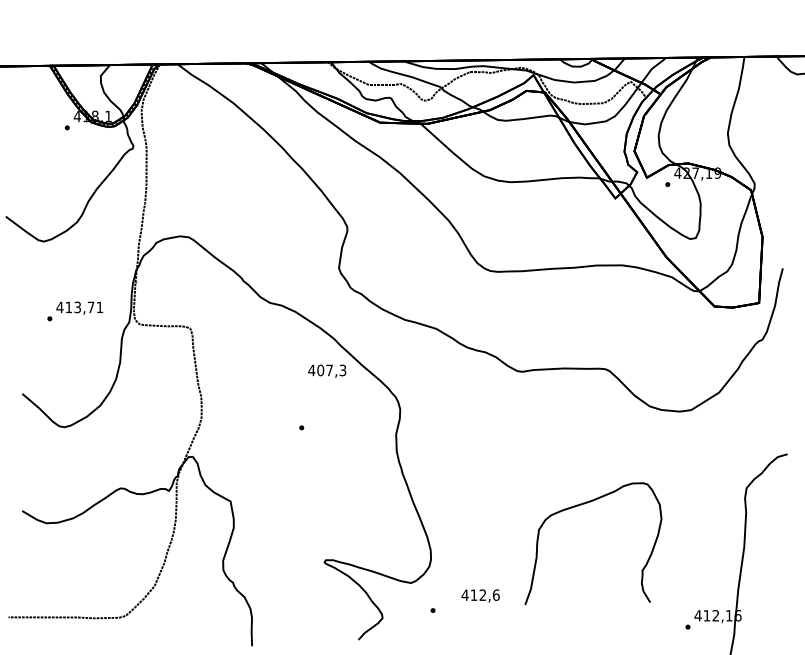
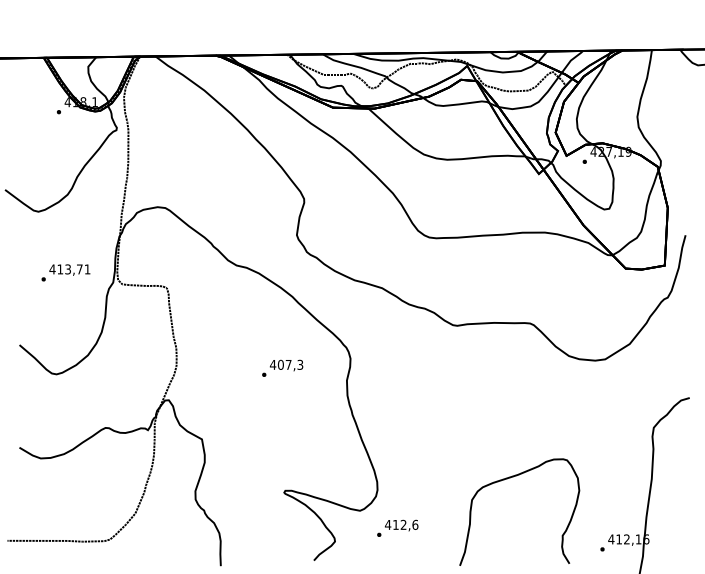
text: (327, 370) -> (286, 364), moved
curve: (581, 505) -> (509, 478), moved
text: (480, 595) -> (401, 525), moved

